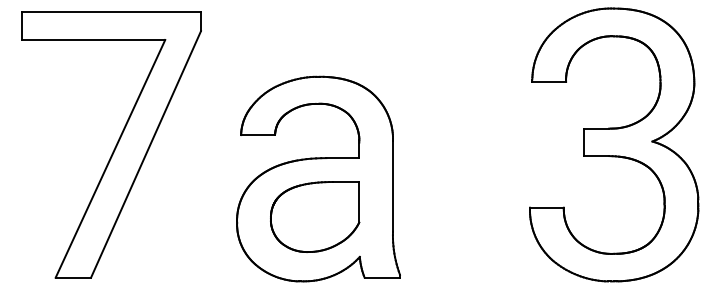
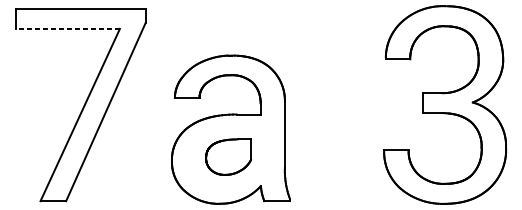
line: (93, 39) -> (67, 28), solid -> dashed
part: (315, 216) -> (228, 156), size x0.7

